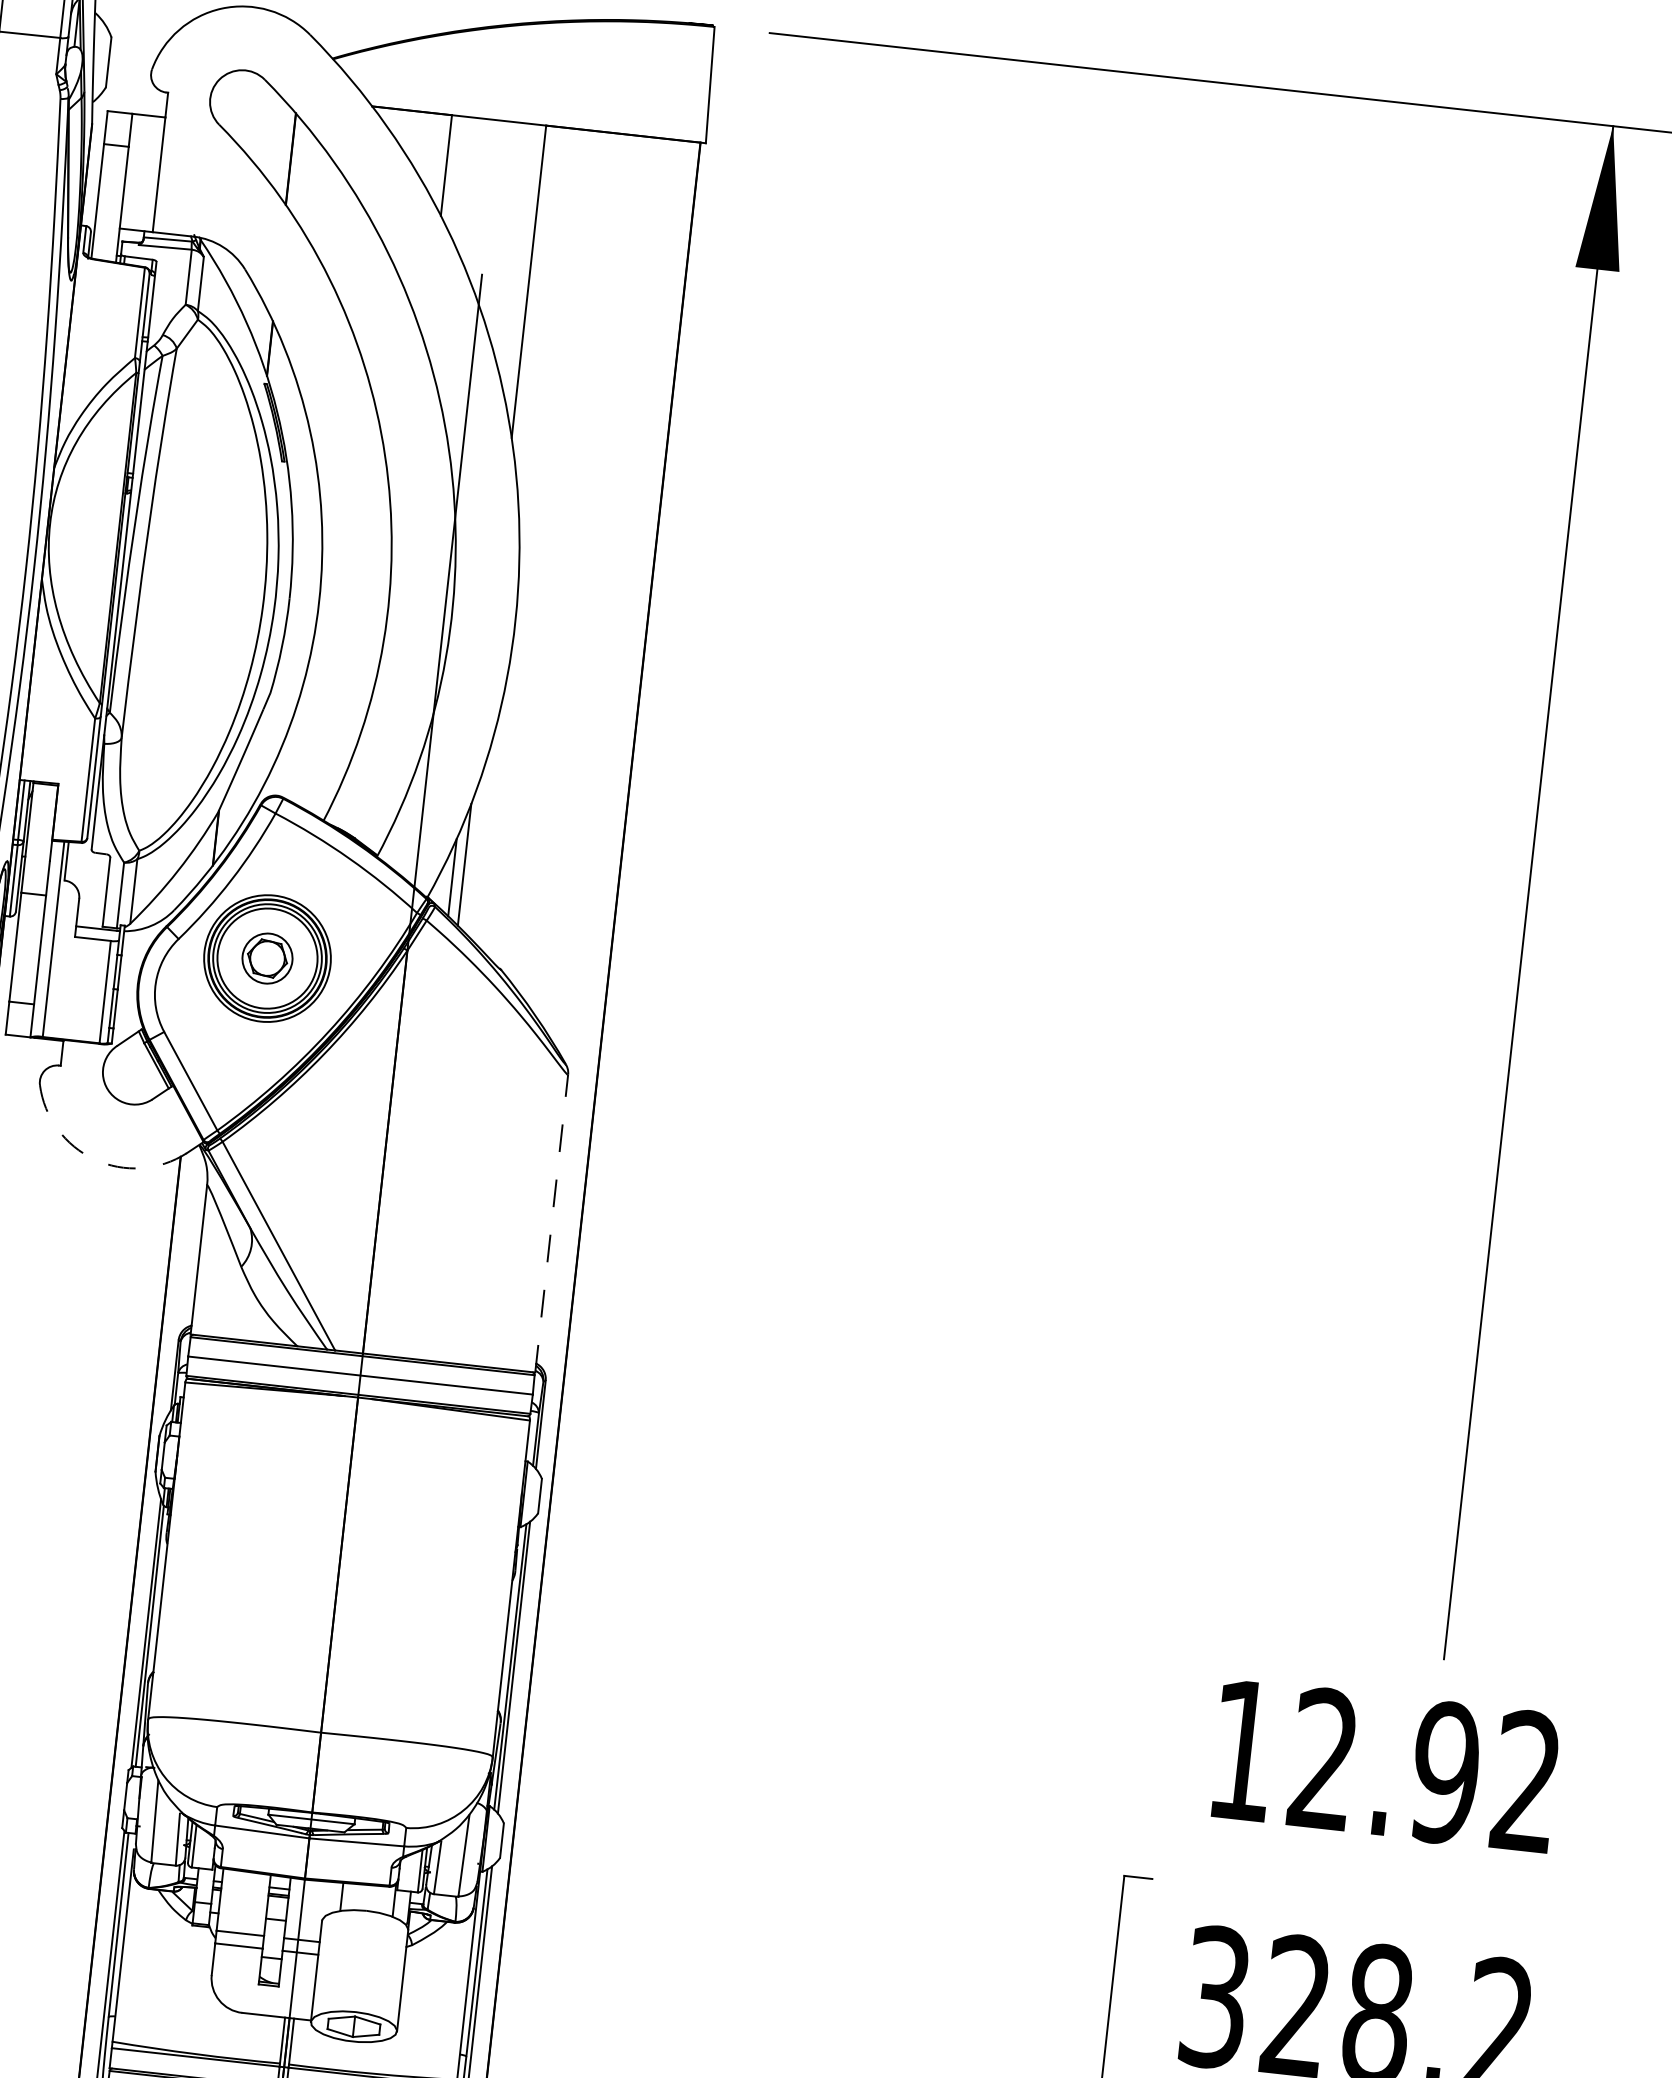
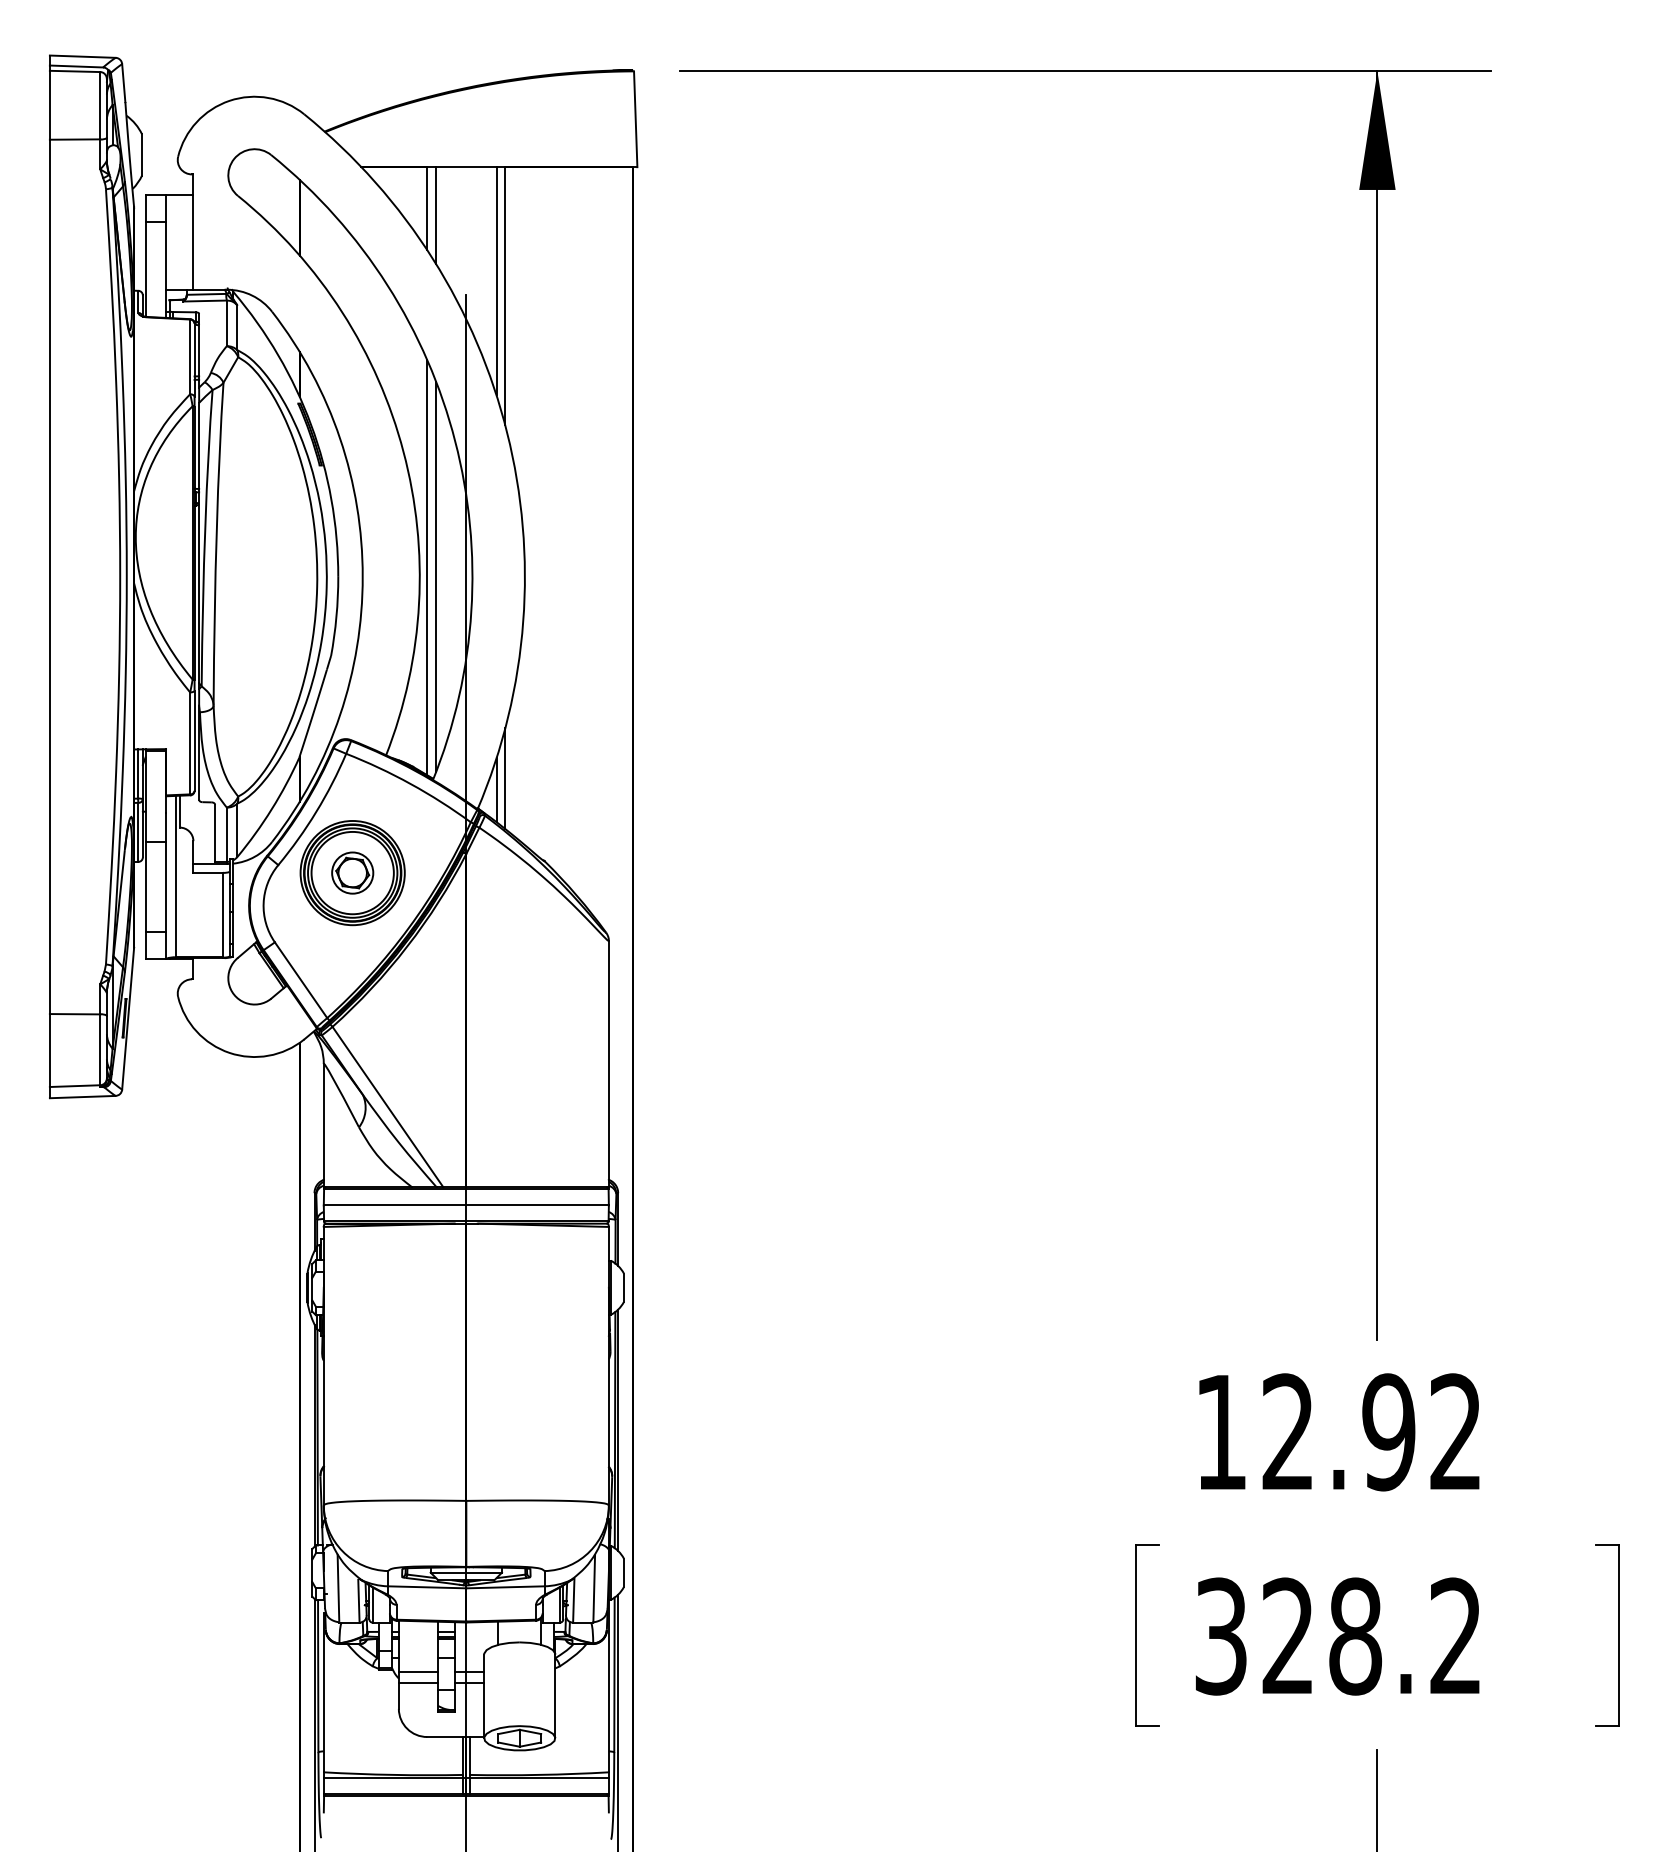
line: (456, 174) -> (436, 215), added
line: (520, 262) -> (496, 281), added
line: (398, 599) -> (427, 567), added
line: (408, 611) -> (436, 576), added
arc: (94, 1159) -> (229, 1052), dashed -> solid
line: (551, 1222) -> (608, 1063), dashed -> solid

